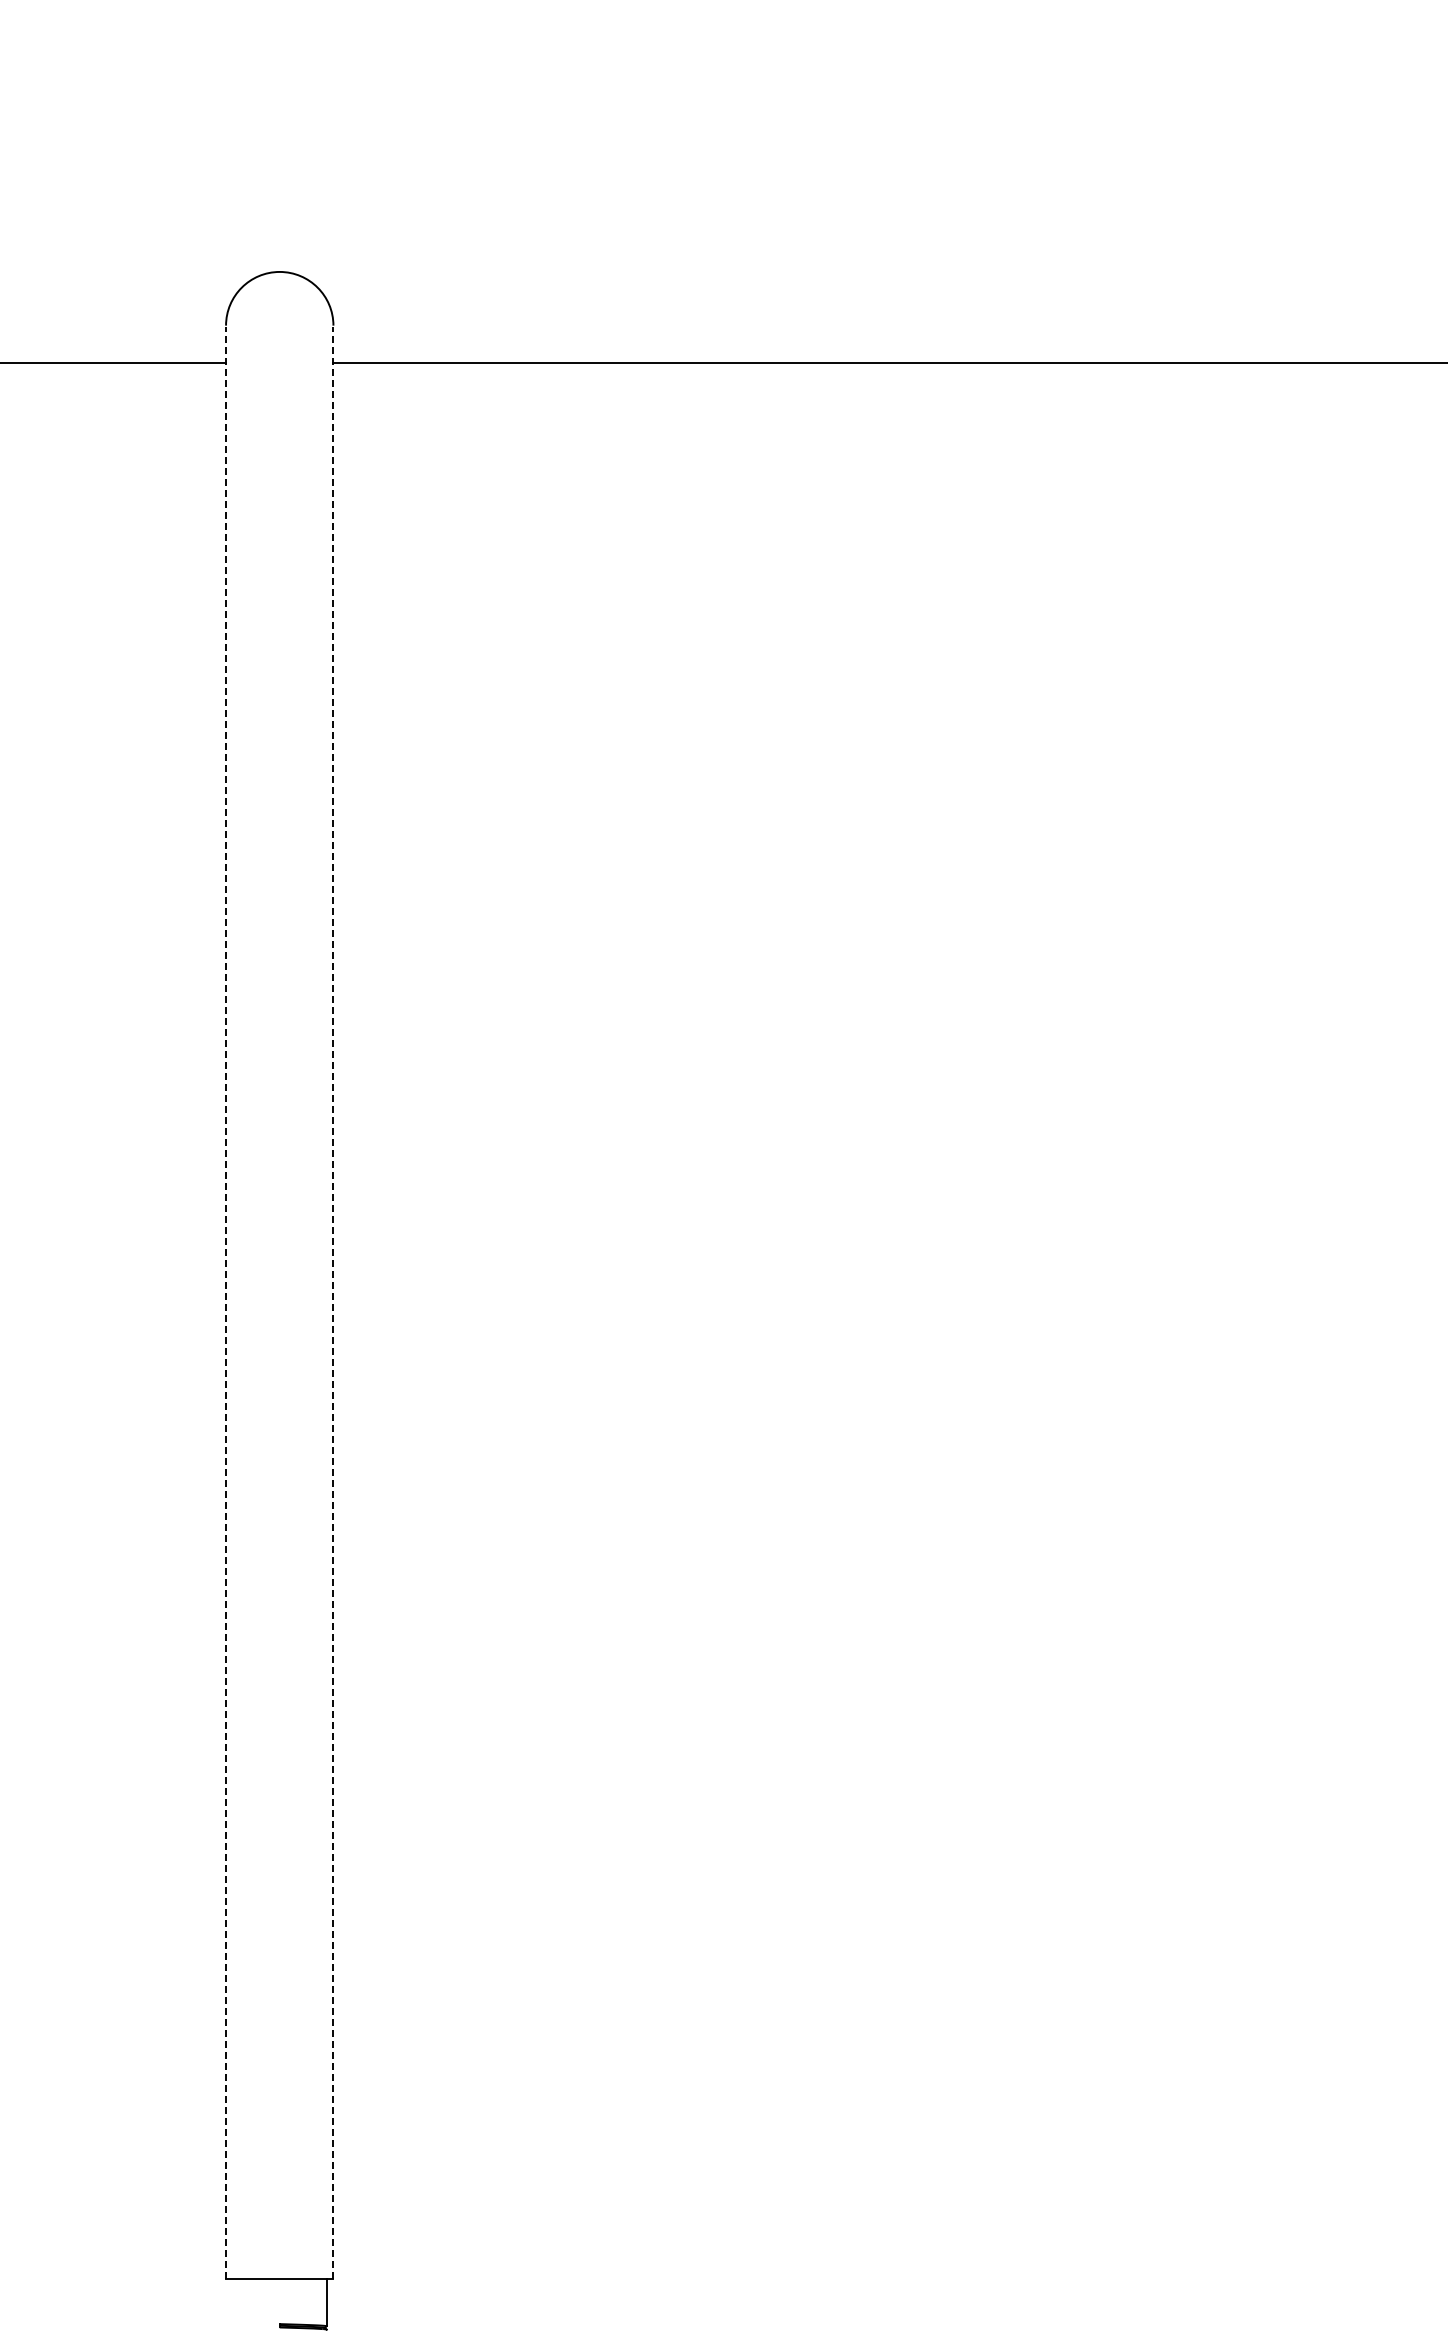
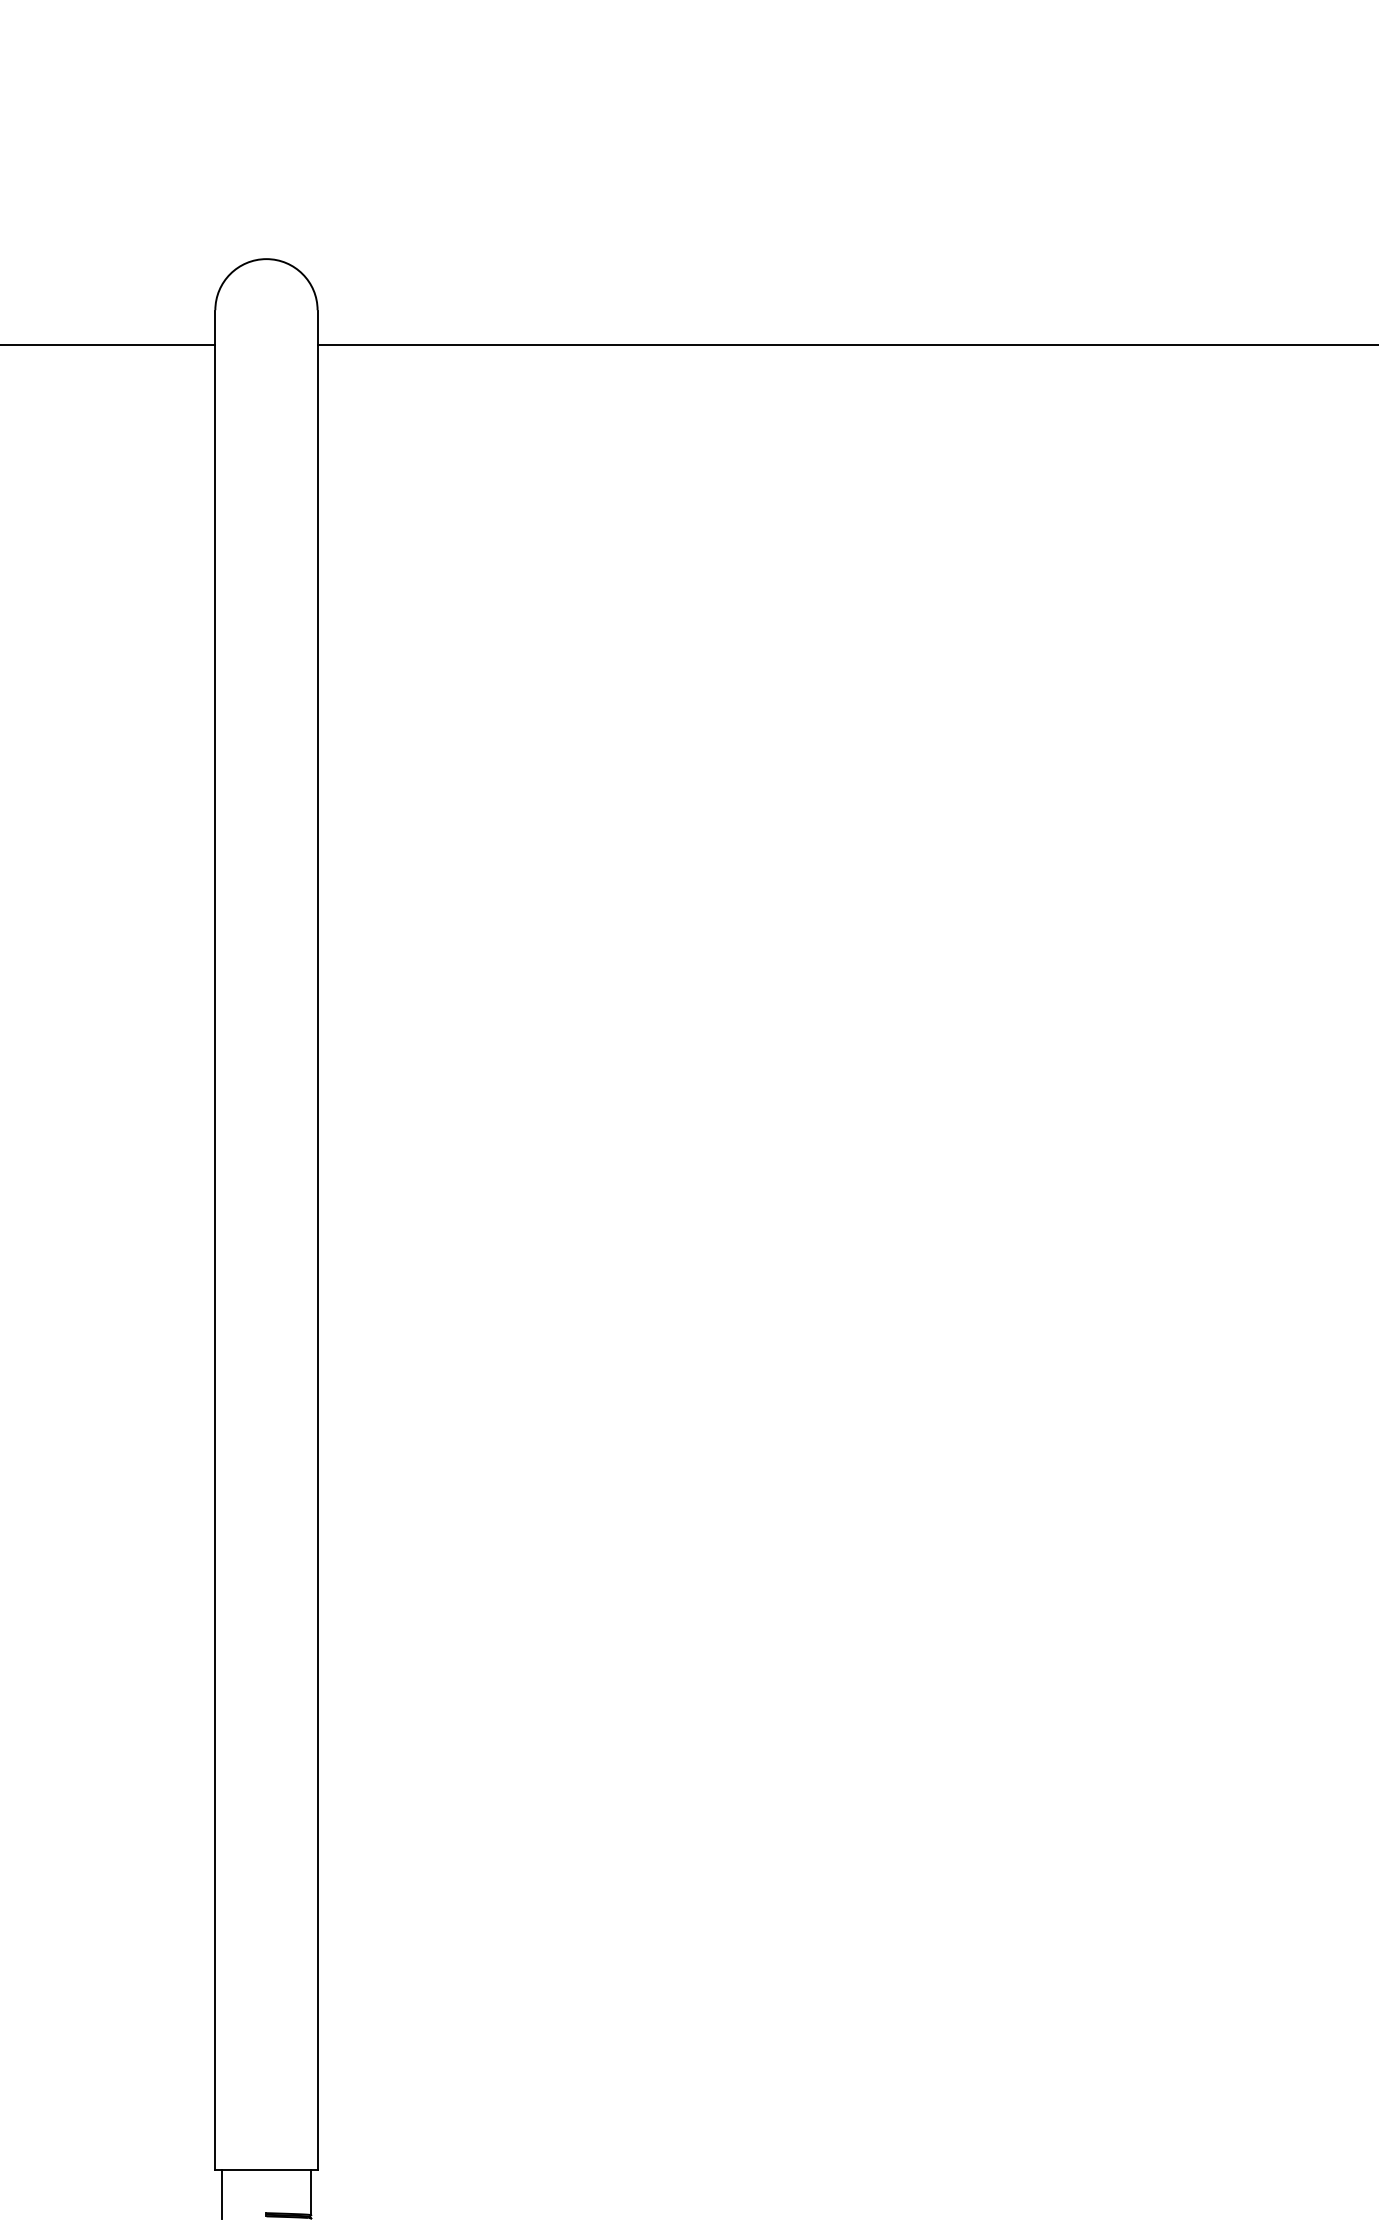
line: (226, 1302) -> (215, 1240), dashed -> solid
line: (333, 1302) -> (317, 1240), dashed -> solid
line: (232, 2304) -> (221, 2194), added

